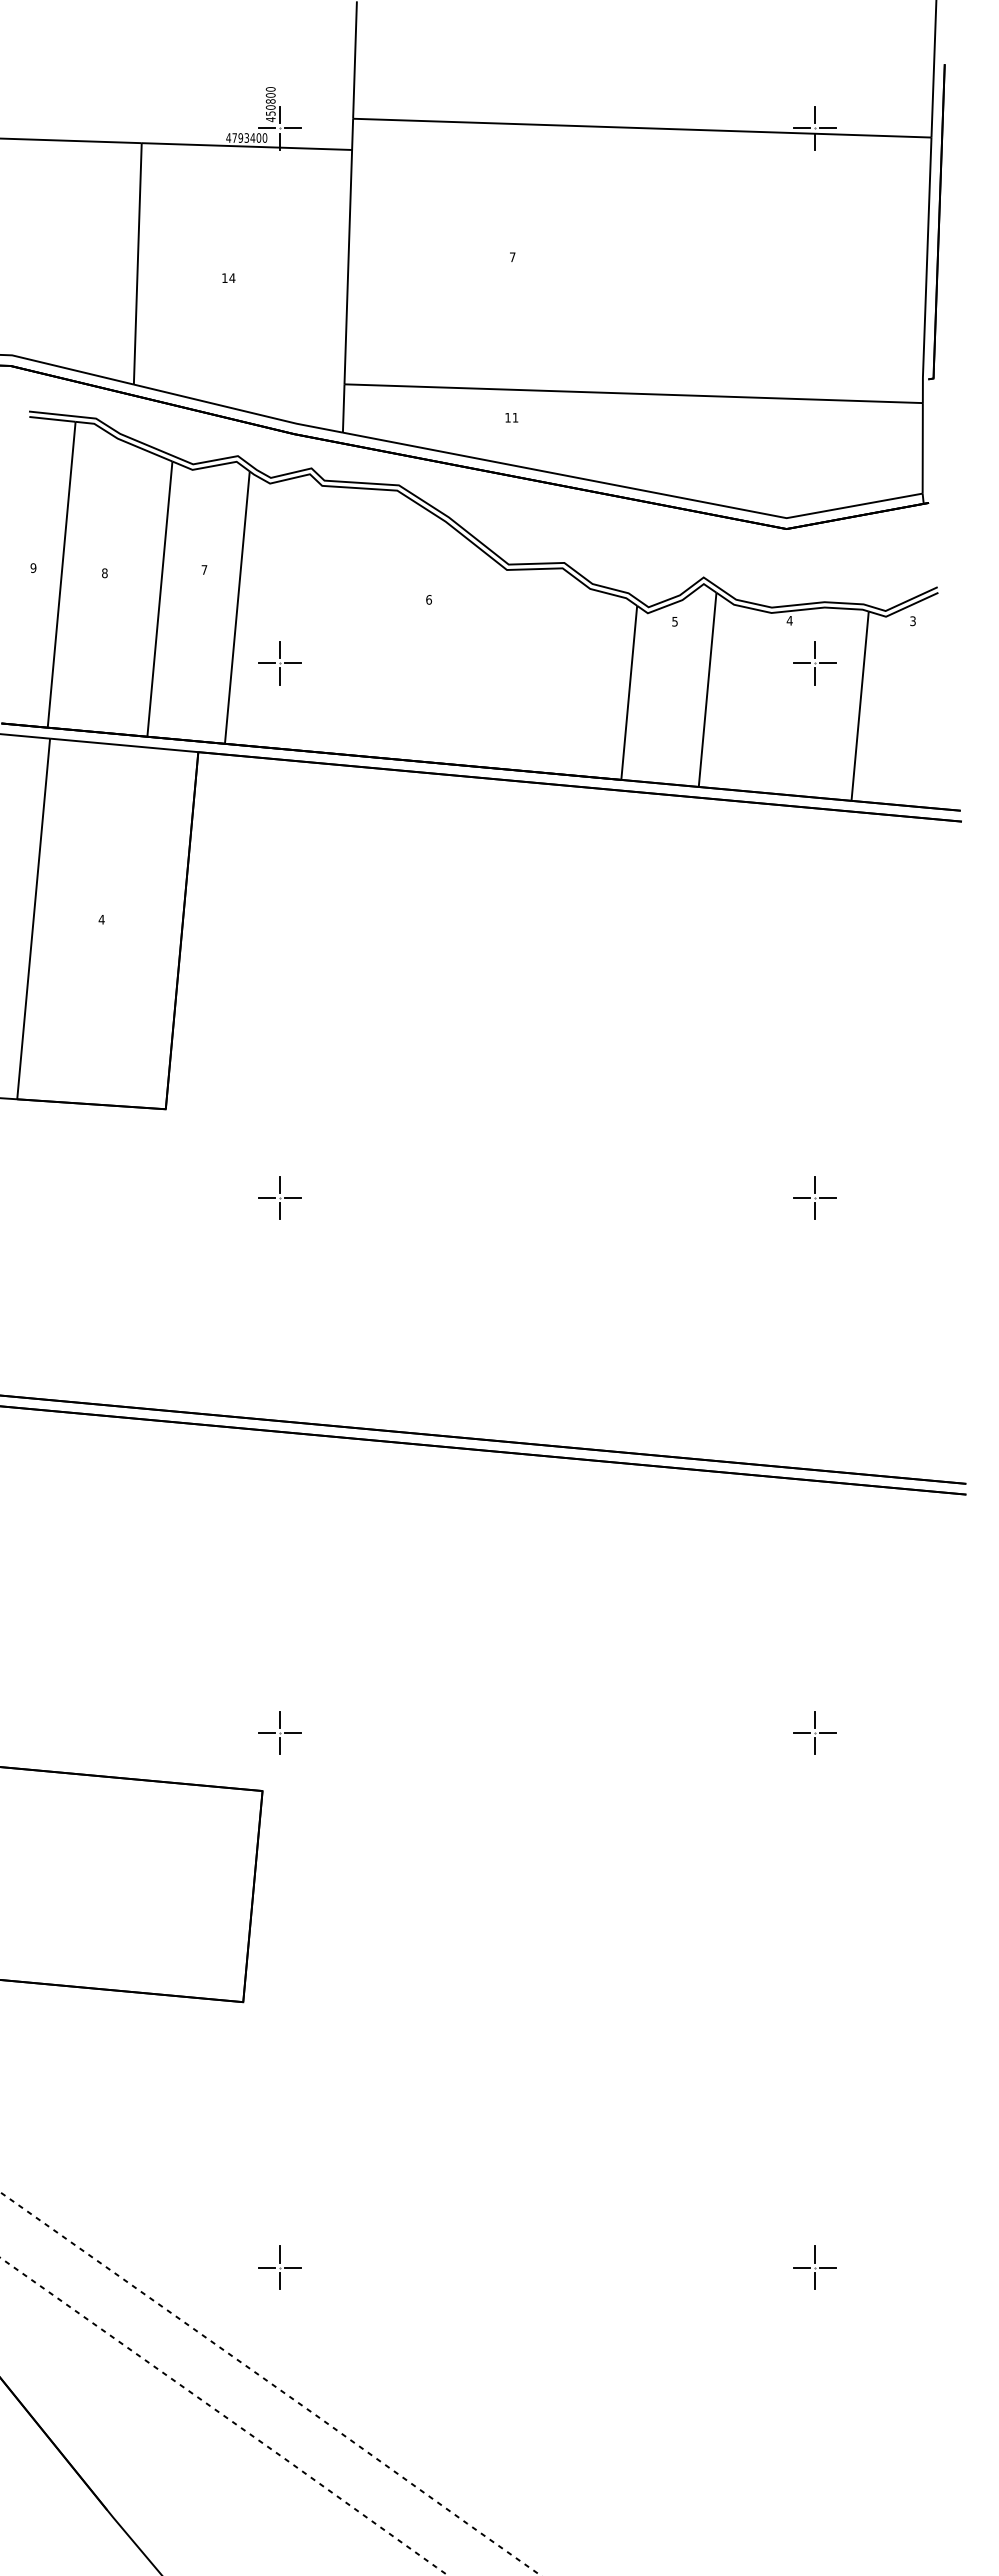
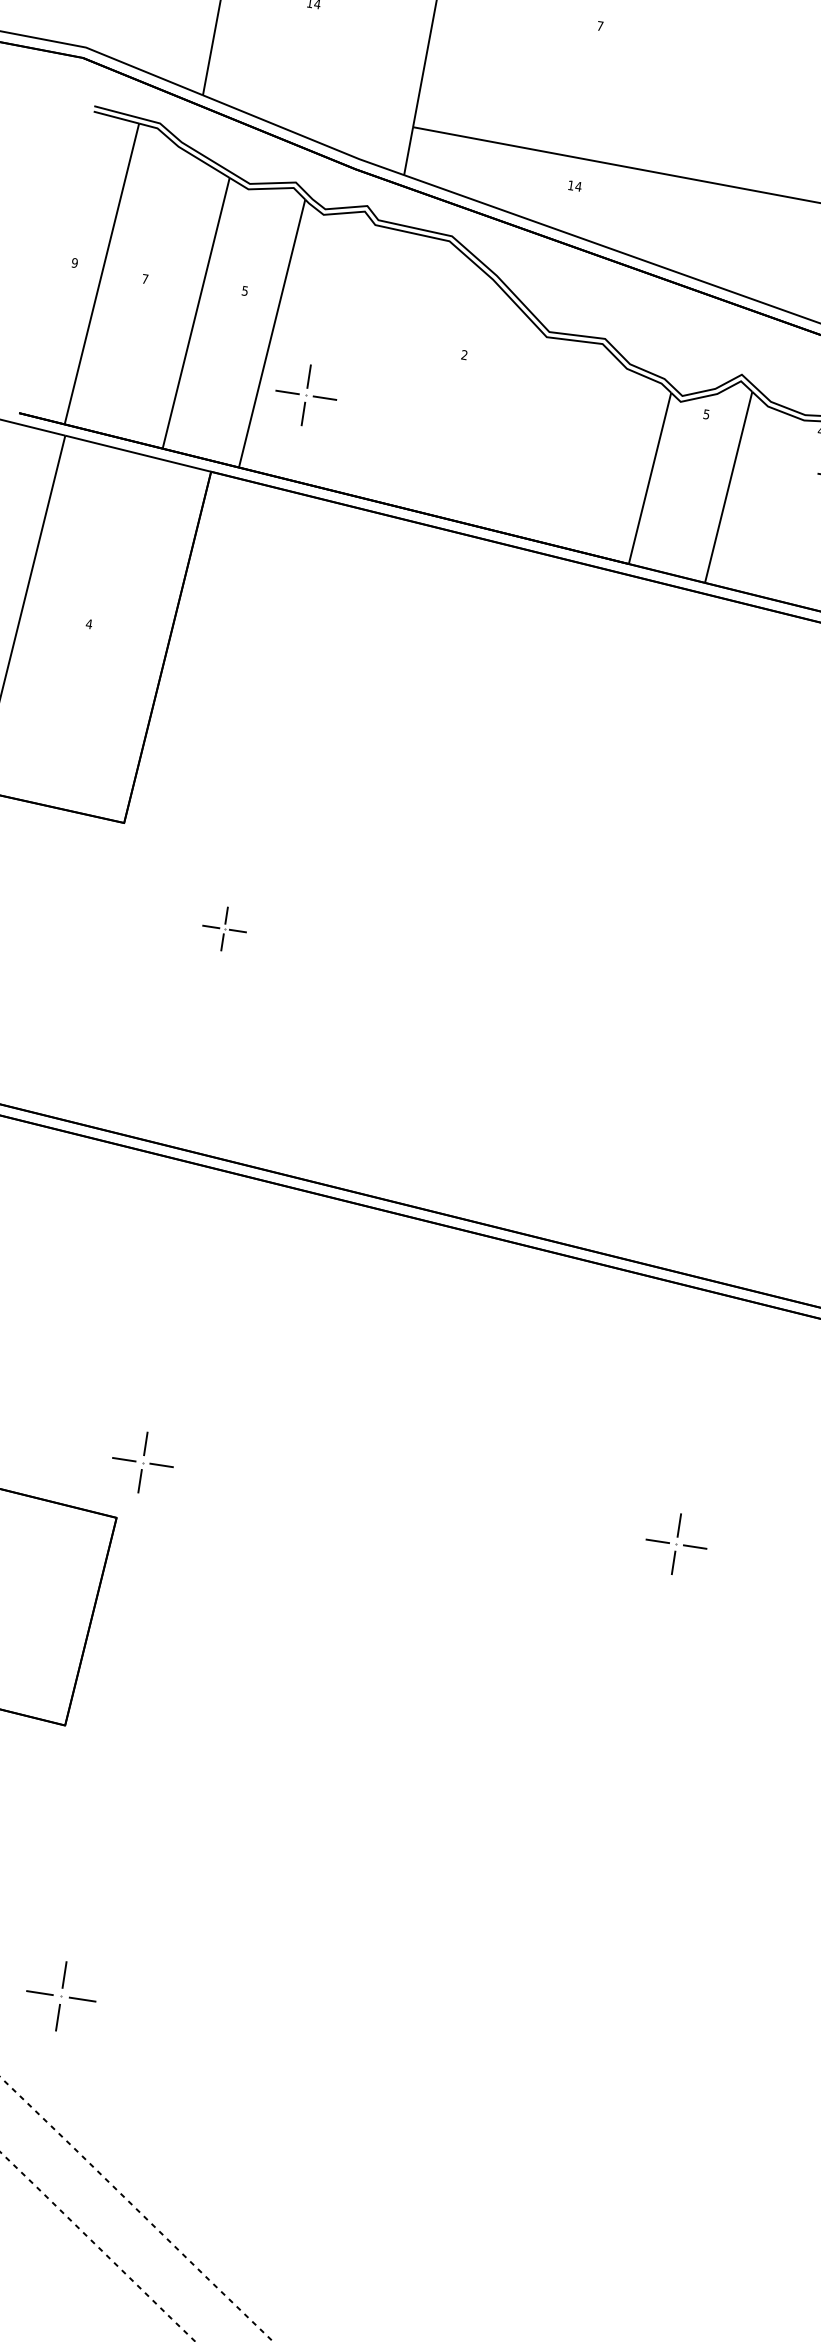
text: (515, 417) -> (578, 186), 11 -> 14
text: (204, 569) -> (245, 290), 7 -> 5
text: (104, 573) -> (144, 279), 8 -> 7
text: (428, 599) -> (464, 354), 6 -> 2
part: (279, 663) -> (305, 395), size x1.4
part: (814, 1197) -> (757, 1010), removed
part: (279, 1732) -> (142, 1462), size x1.4
part: (814, 1732) -> (676, 1543), size x1.4
part: (279, 2267) -> (60, 1995), size x1.6
part: (814, 2267) -> (594, 2077), removed

